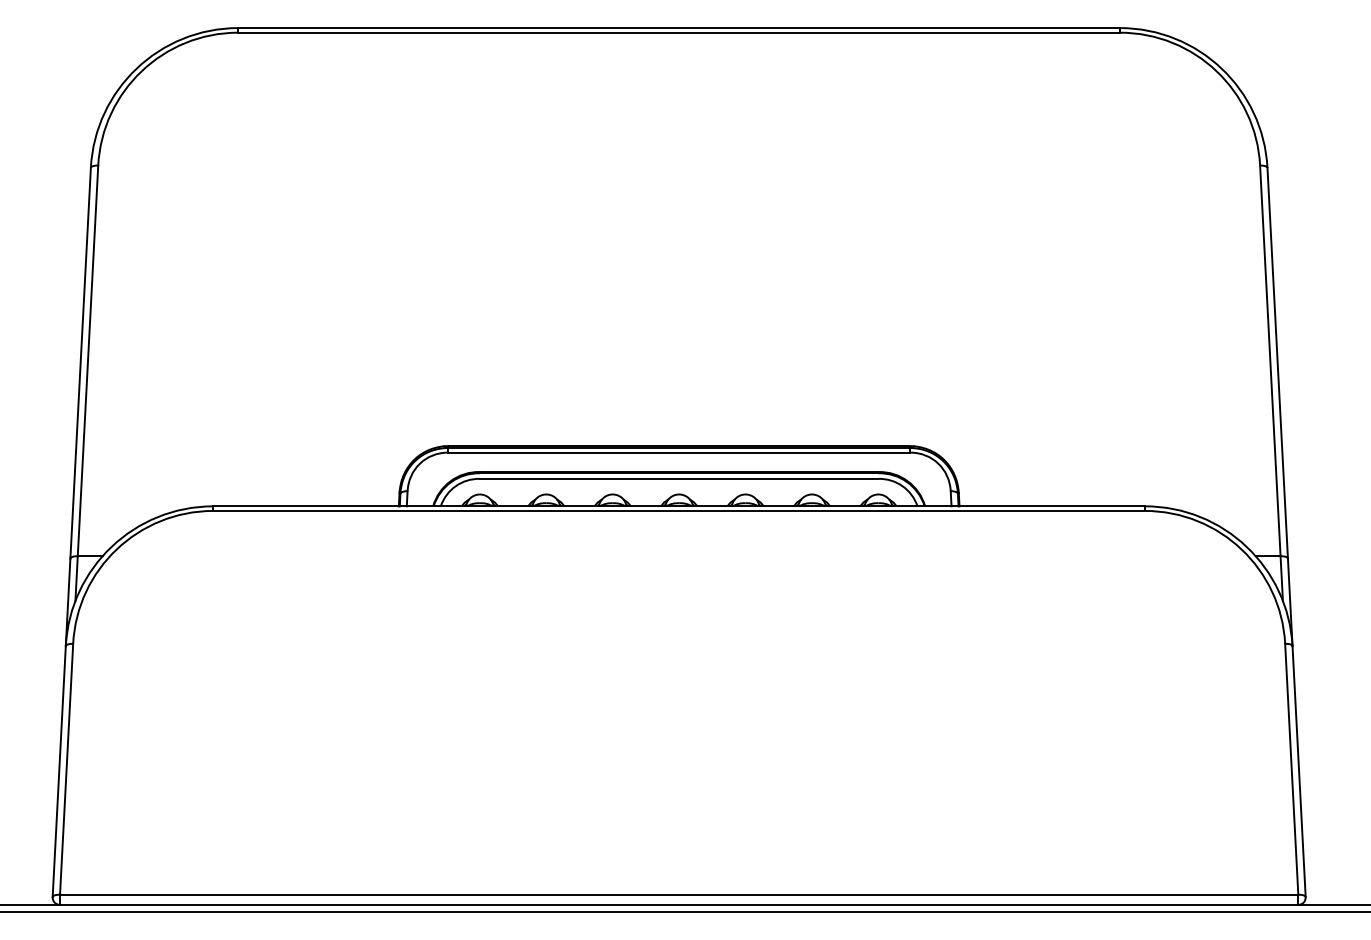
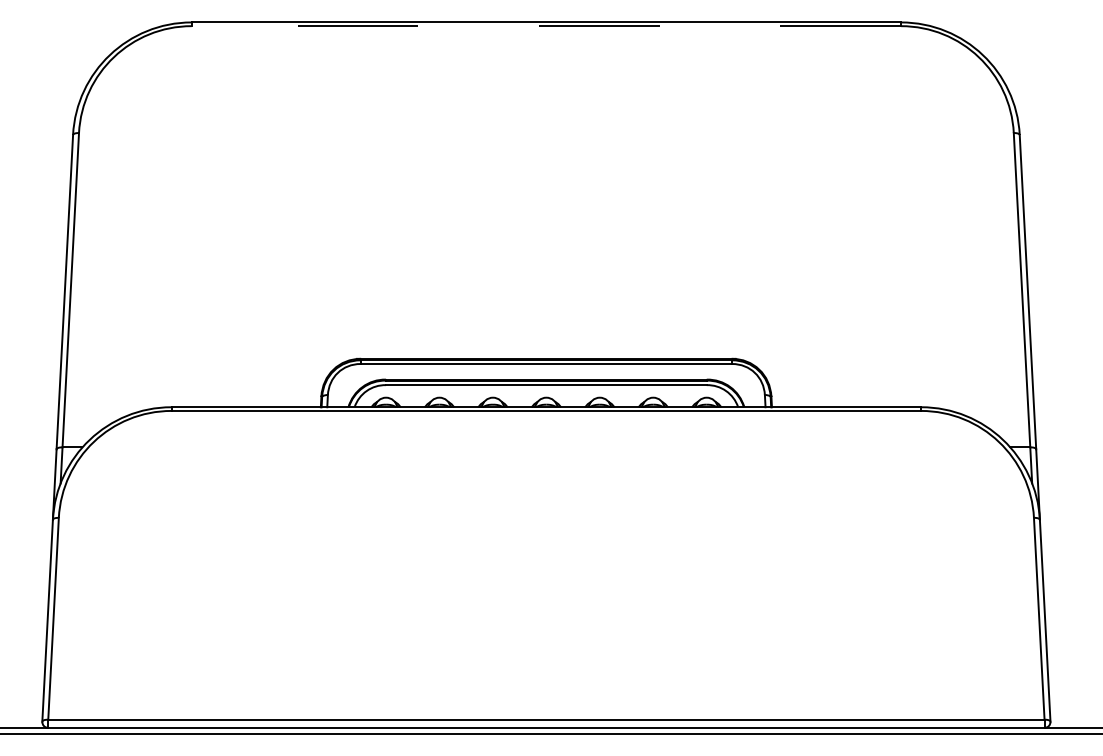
line: (679, 33) -> (546, 26), solid -> dashed

